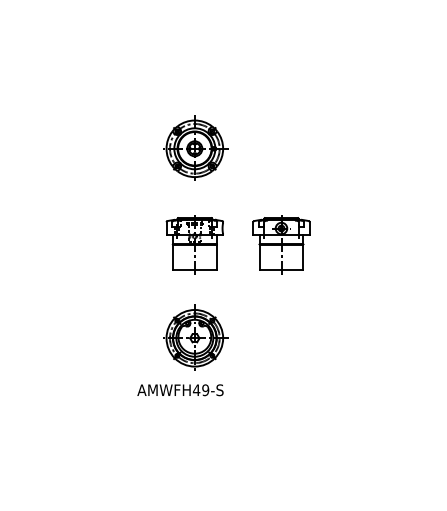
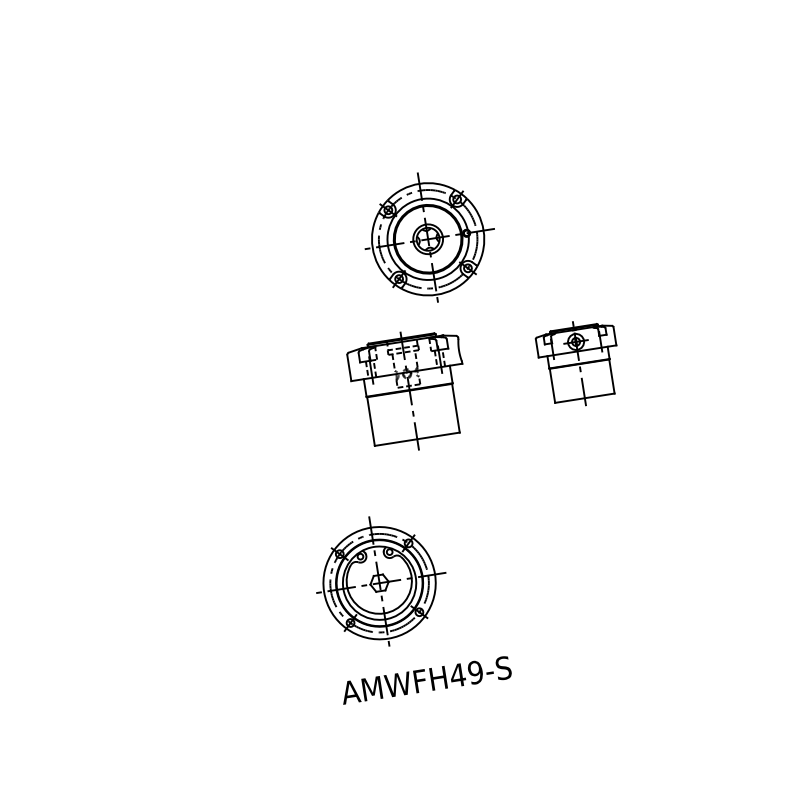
part: (195, 147) -> (429, 236), moved
part: (281, 244) -> (579, 363), size x0.7
part: (195, 337) -> (380, 581), moved

